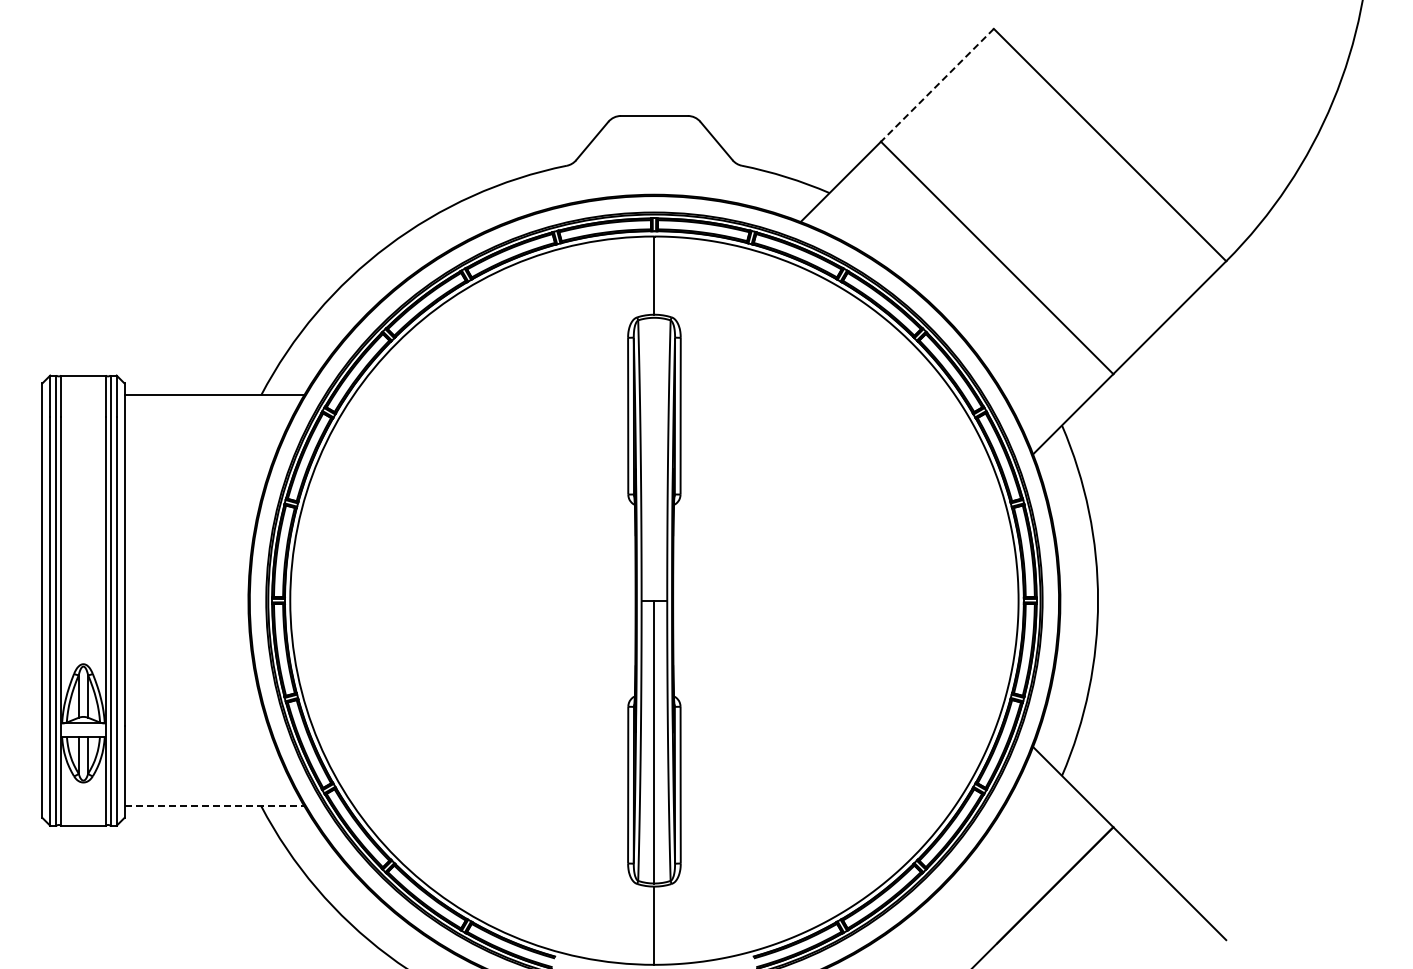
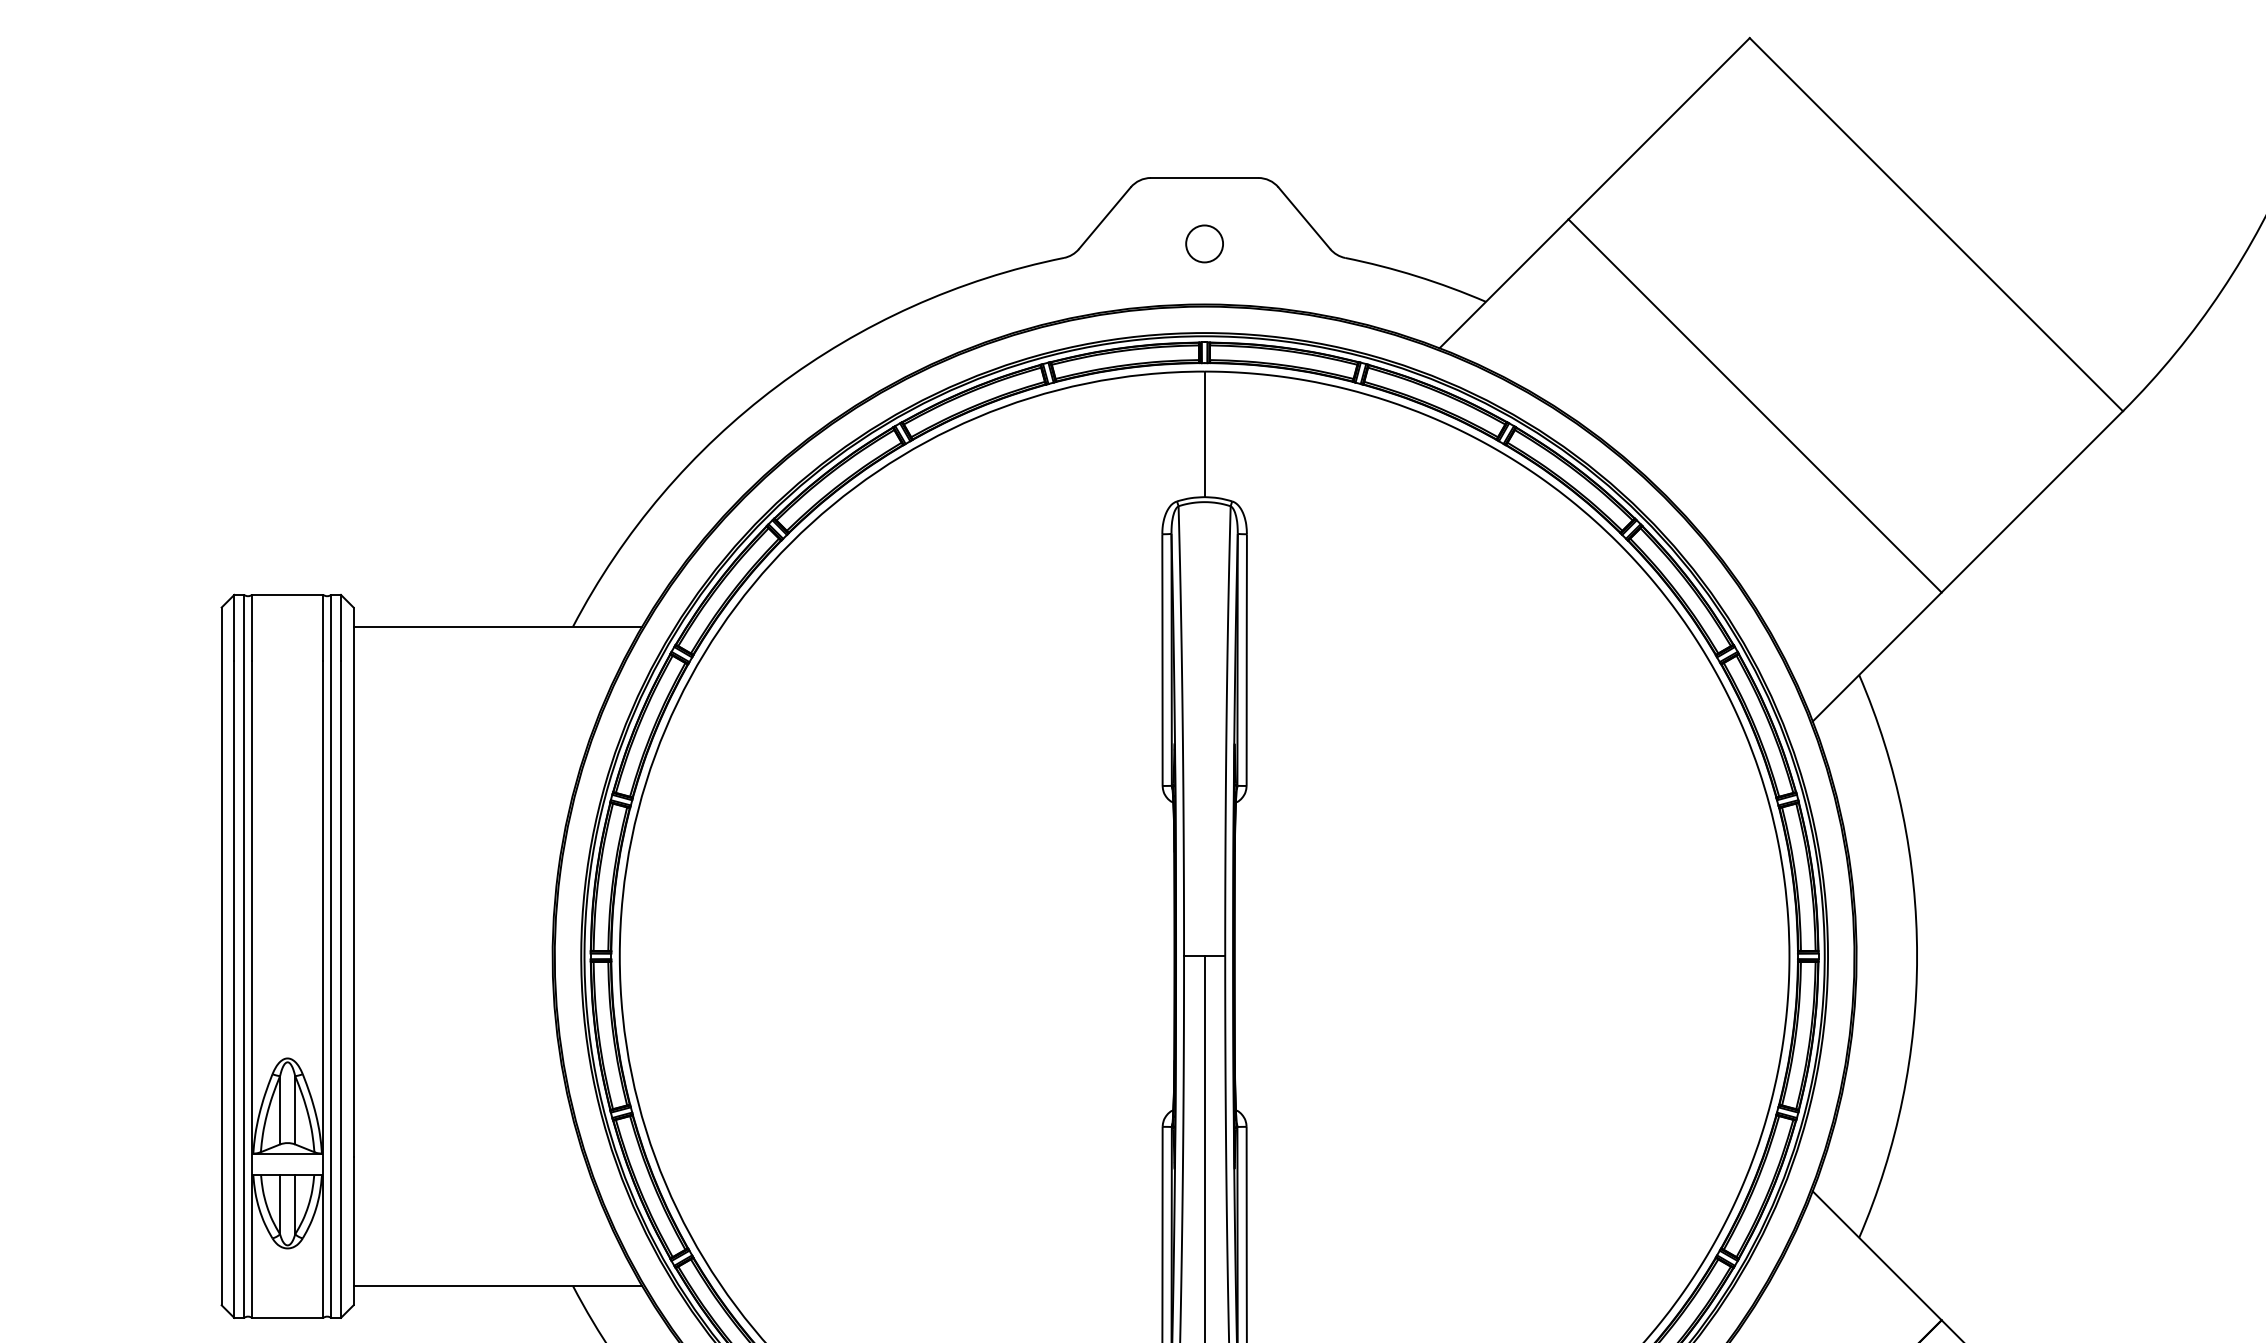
line: (937, 85) -> (1659, 129), dashed -> solid
circle: (654, 156) -> (1204, 243), added
line: (214, 806) -> (498, 1286), dashed -> solid

